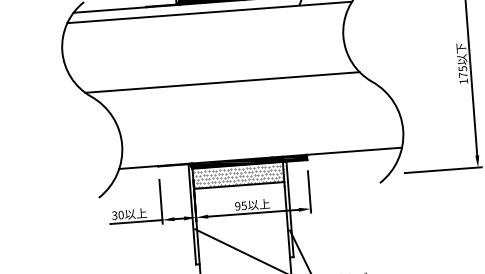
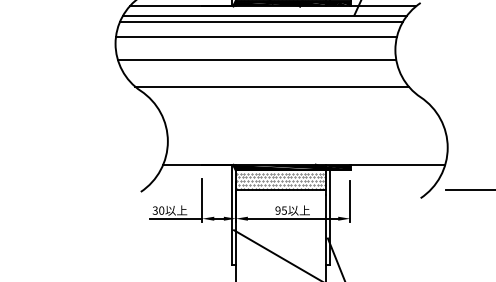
line: (206, 17) -> (261, 21), added
line: (202, 34) -> (255, 37), added
line: (205, 57) -> (257, 60), added

